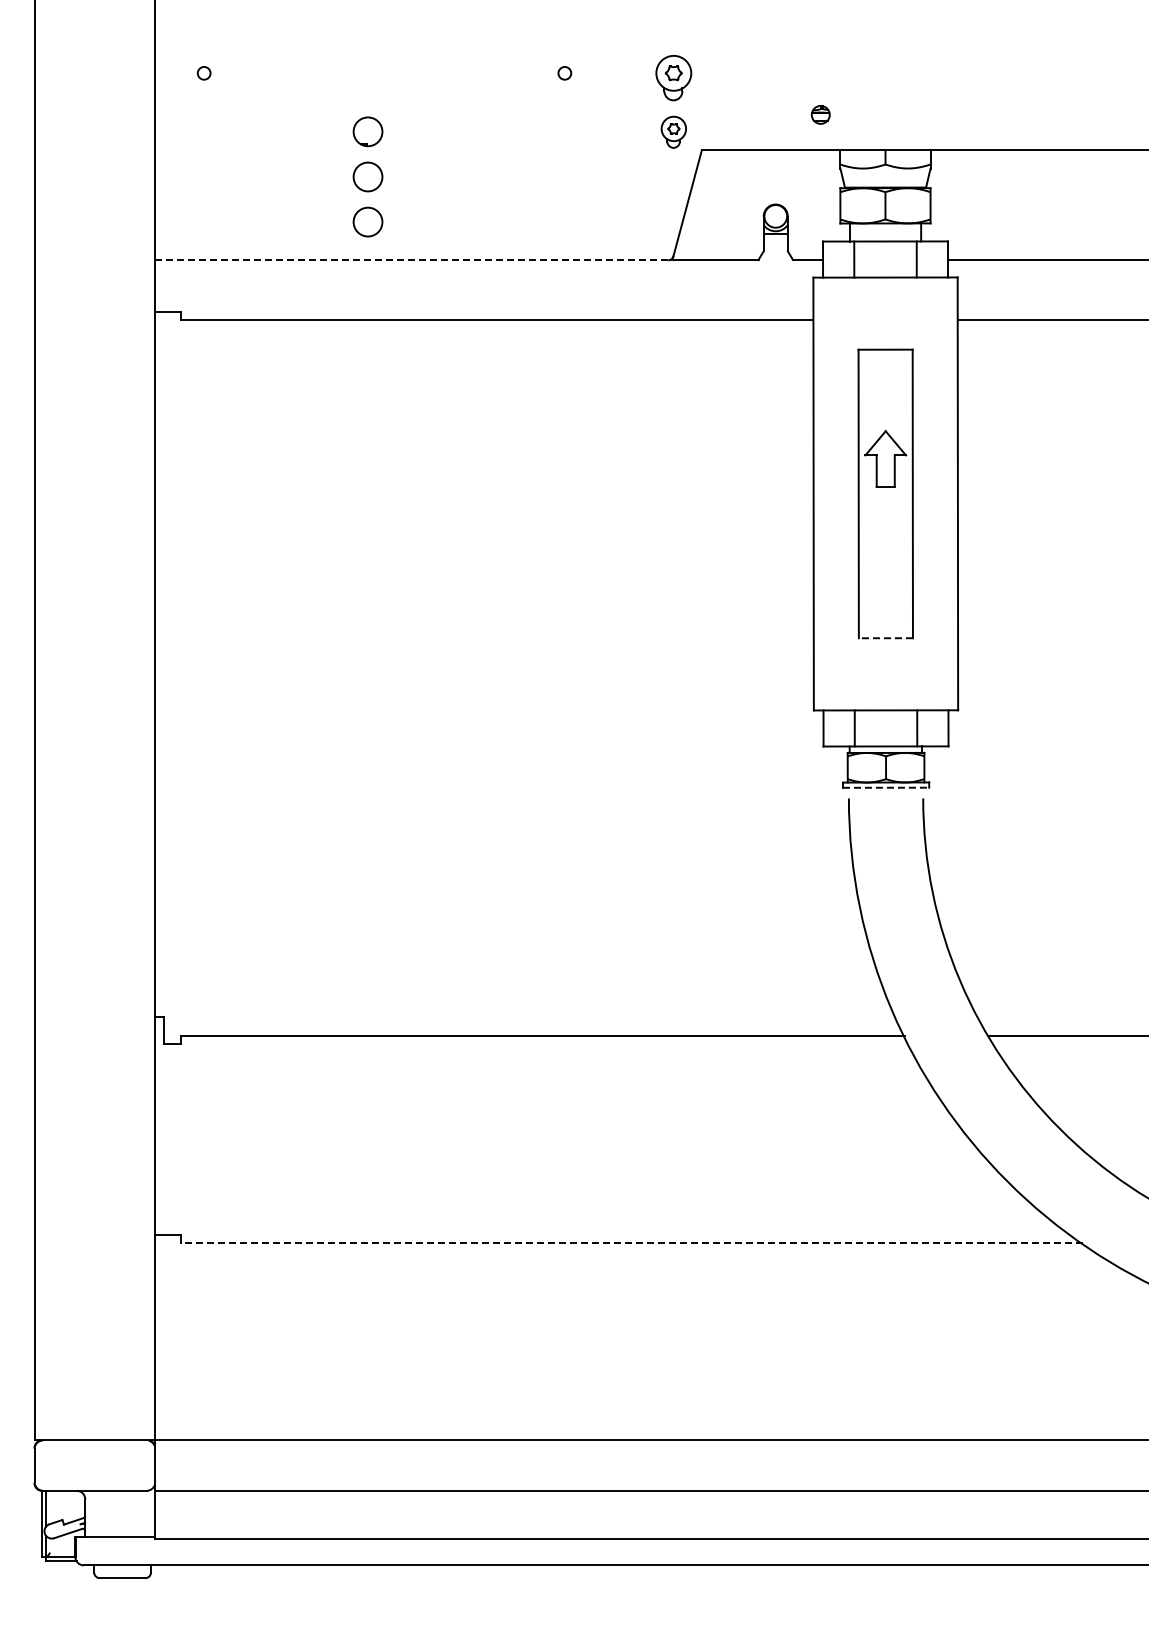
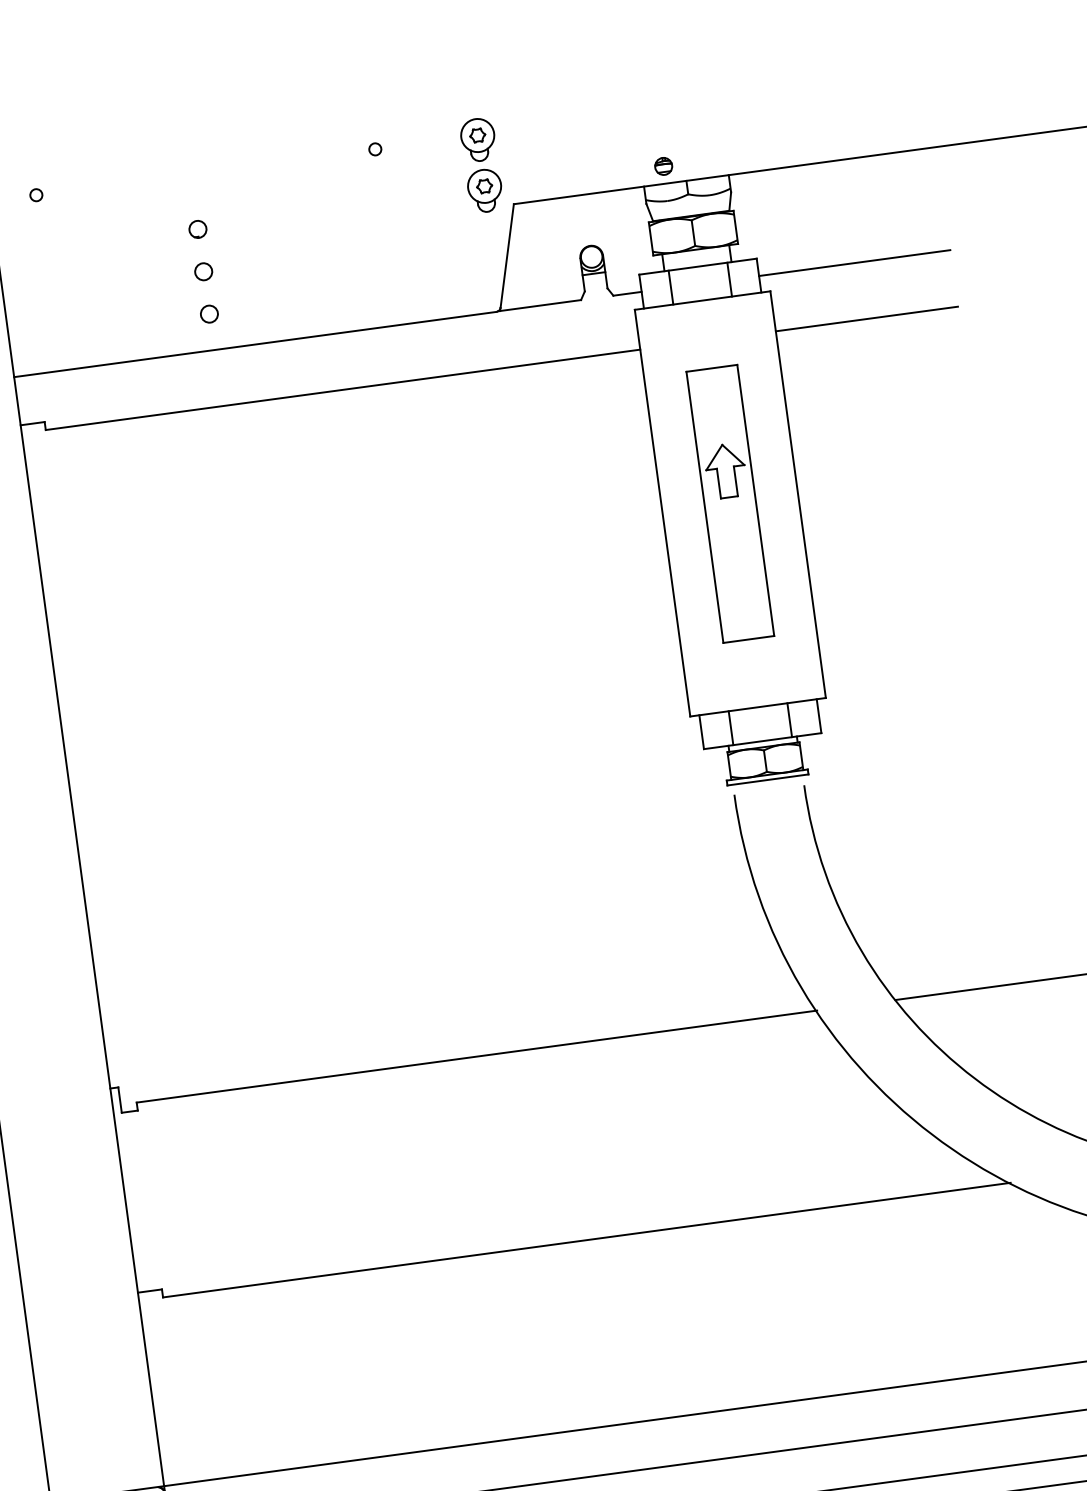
part: (820, 114) -> (663, 166), moved
circle: (368, 131) -> (198, 229), size x0.62
part: (673, 132) -> (484, 191), size x1.43
circle: (368, 176) -> (203, 271), size x0.62
circle: (368, 221) -> (209, 313), size x0.62
line: (412, 260) -> (255, 344), dashed -> solid
line: (885, 638) -> (748, 639), dashed -> solid
line: (886, 787) -> (768, 779), dashed -> solid
line: (631, 1243) -> (586, 1240), dashed -> solid

